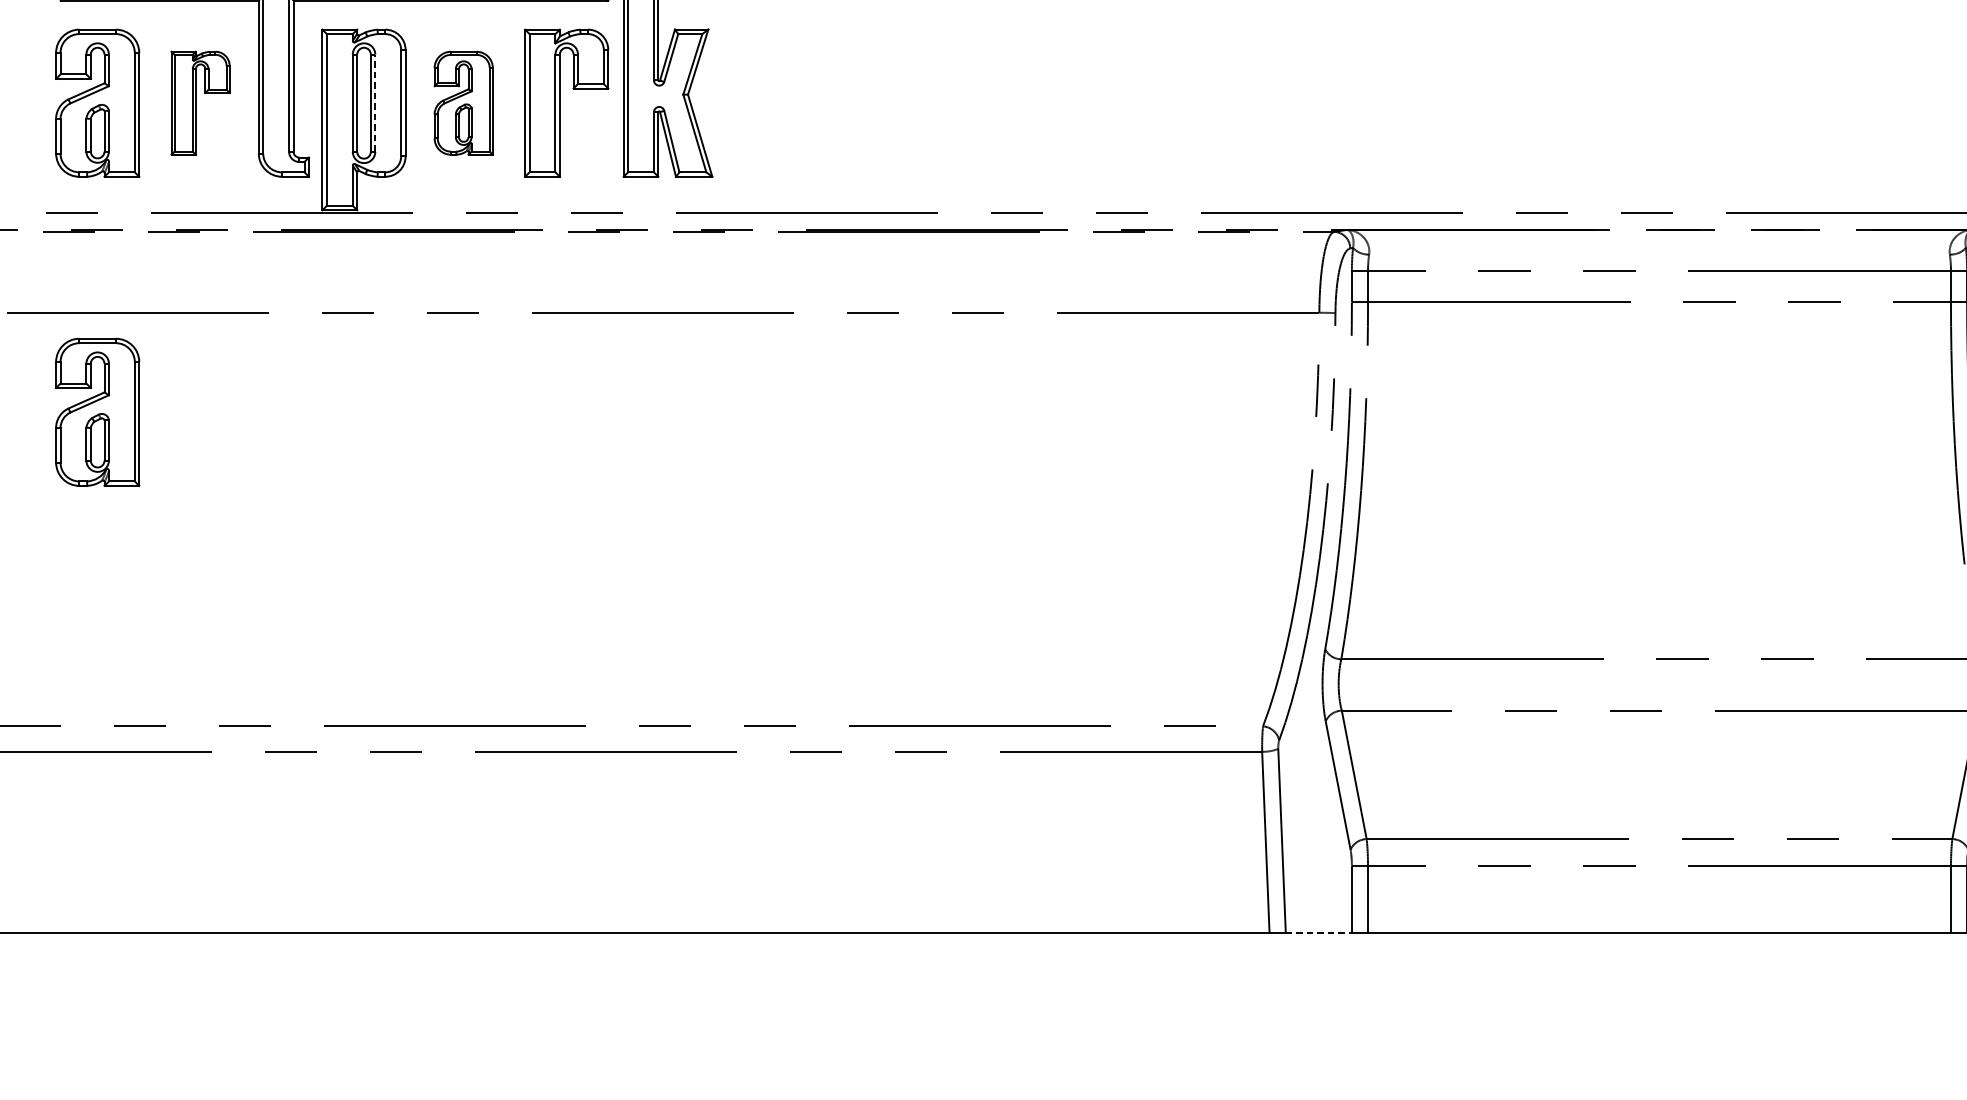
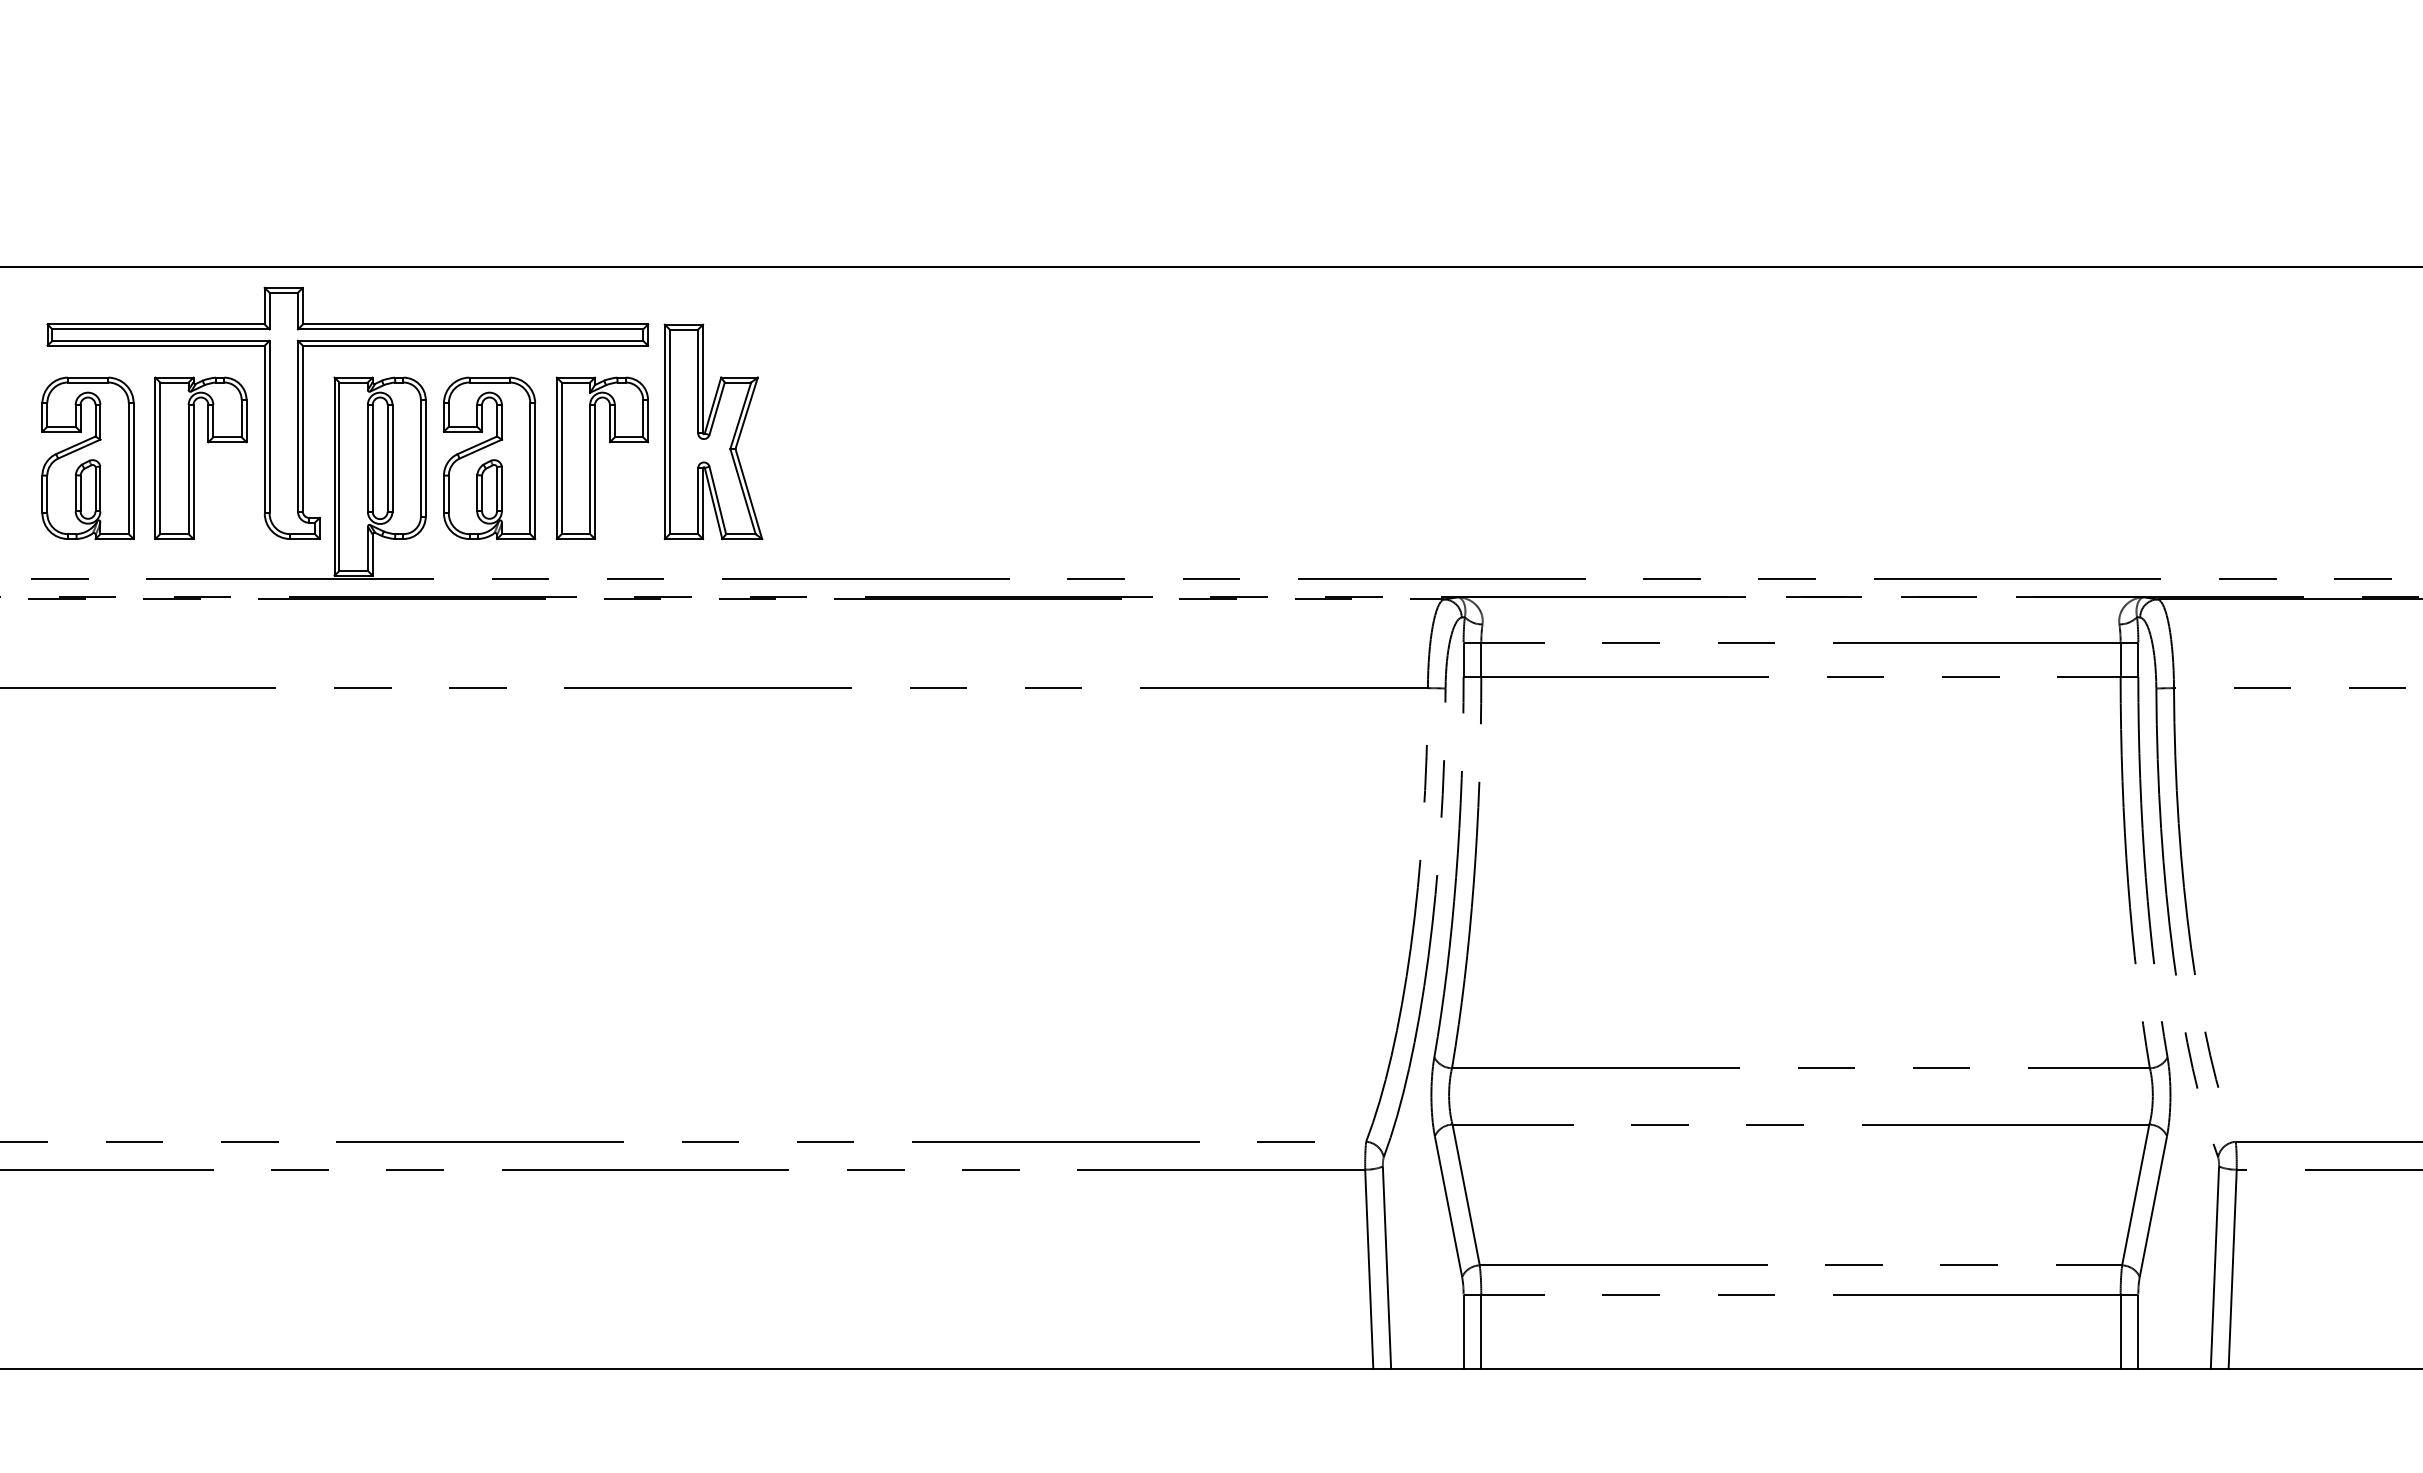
line: (375, 102) -> (392, 457), dashed -> solid
part: (200, 103) -> (200, 458), size x1.43
part: (463, 103) -> (489, 458), size x1.43
part: (97, 412) -> (87, 797), removed
line: (1318, 933) -> (1427, 1368), dashed -> solid

